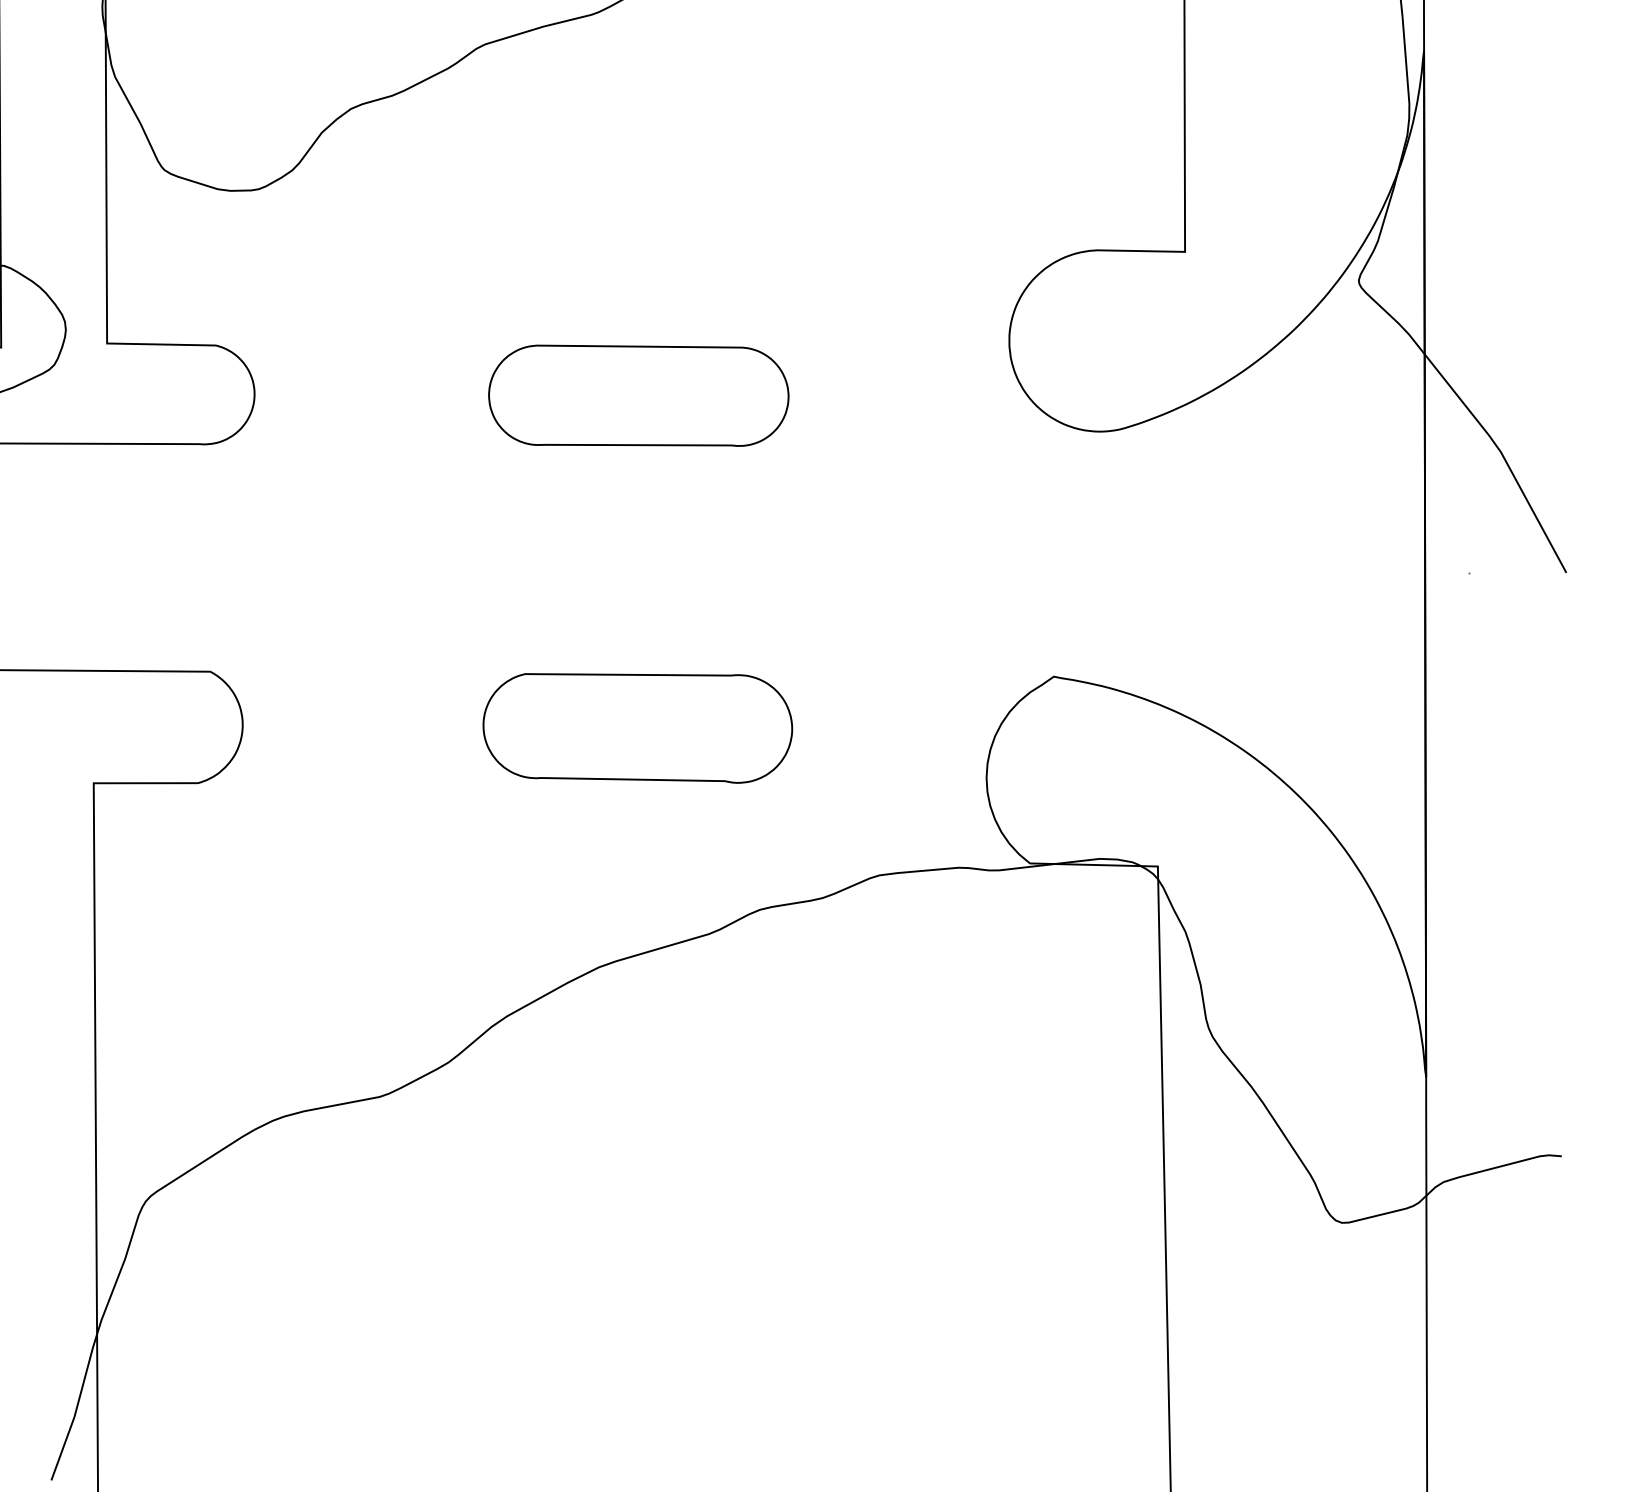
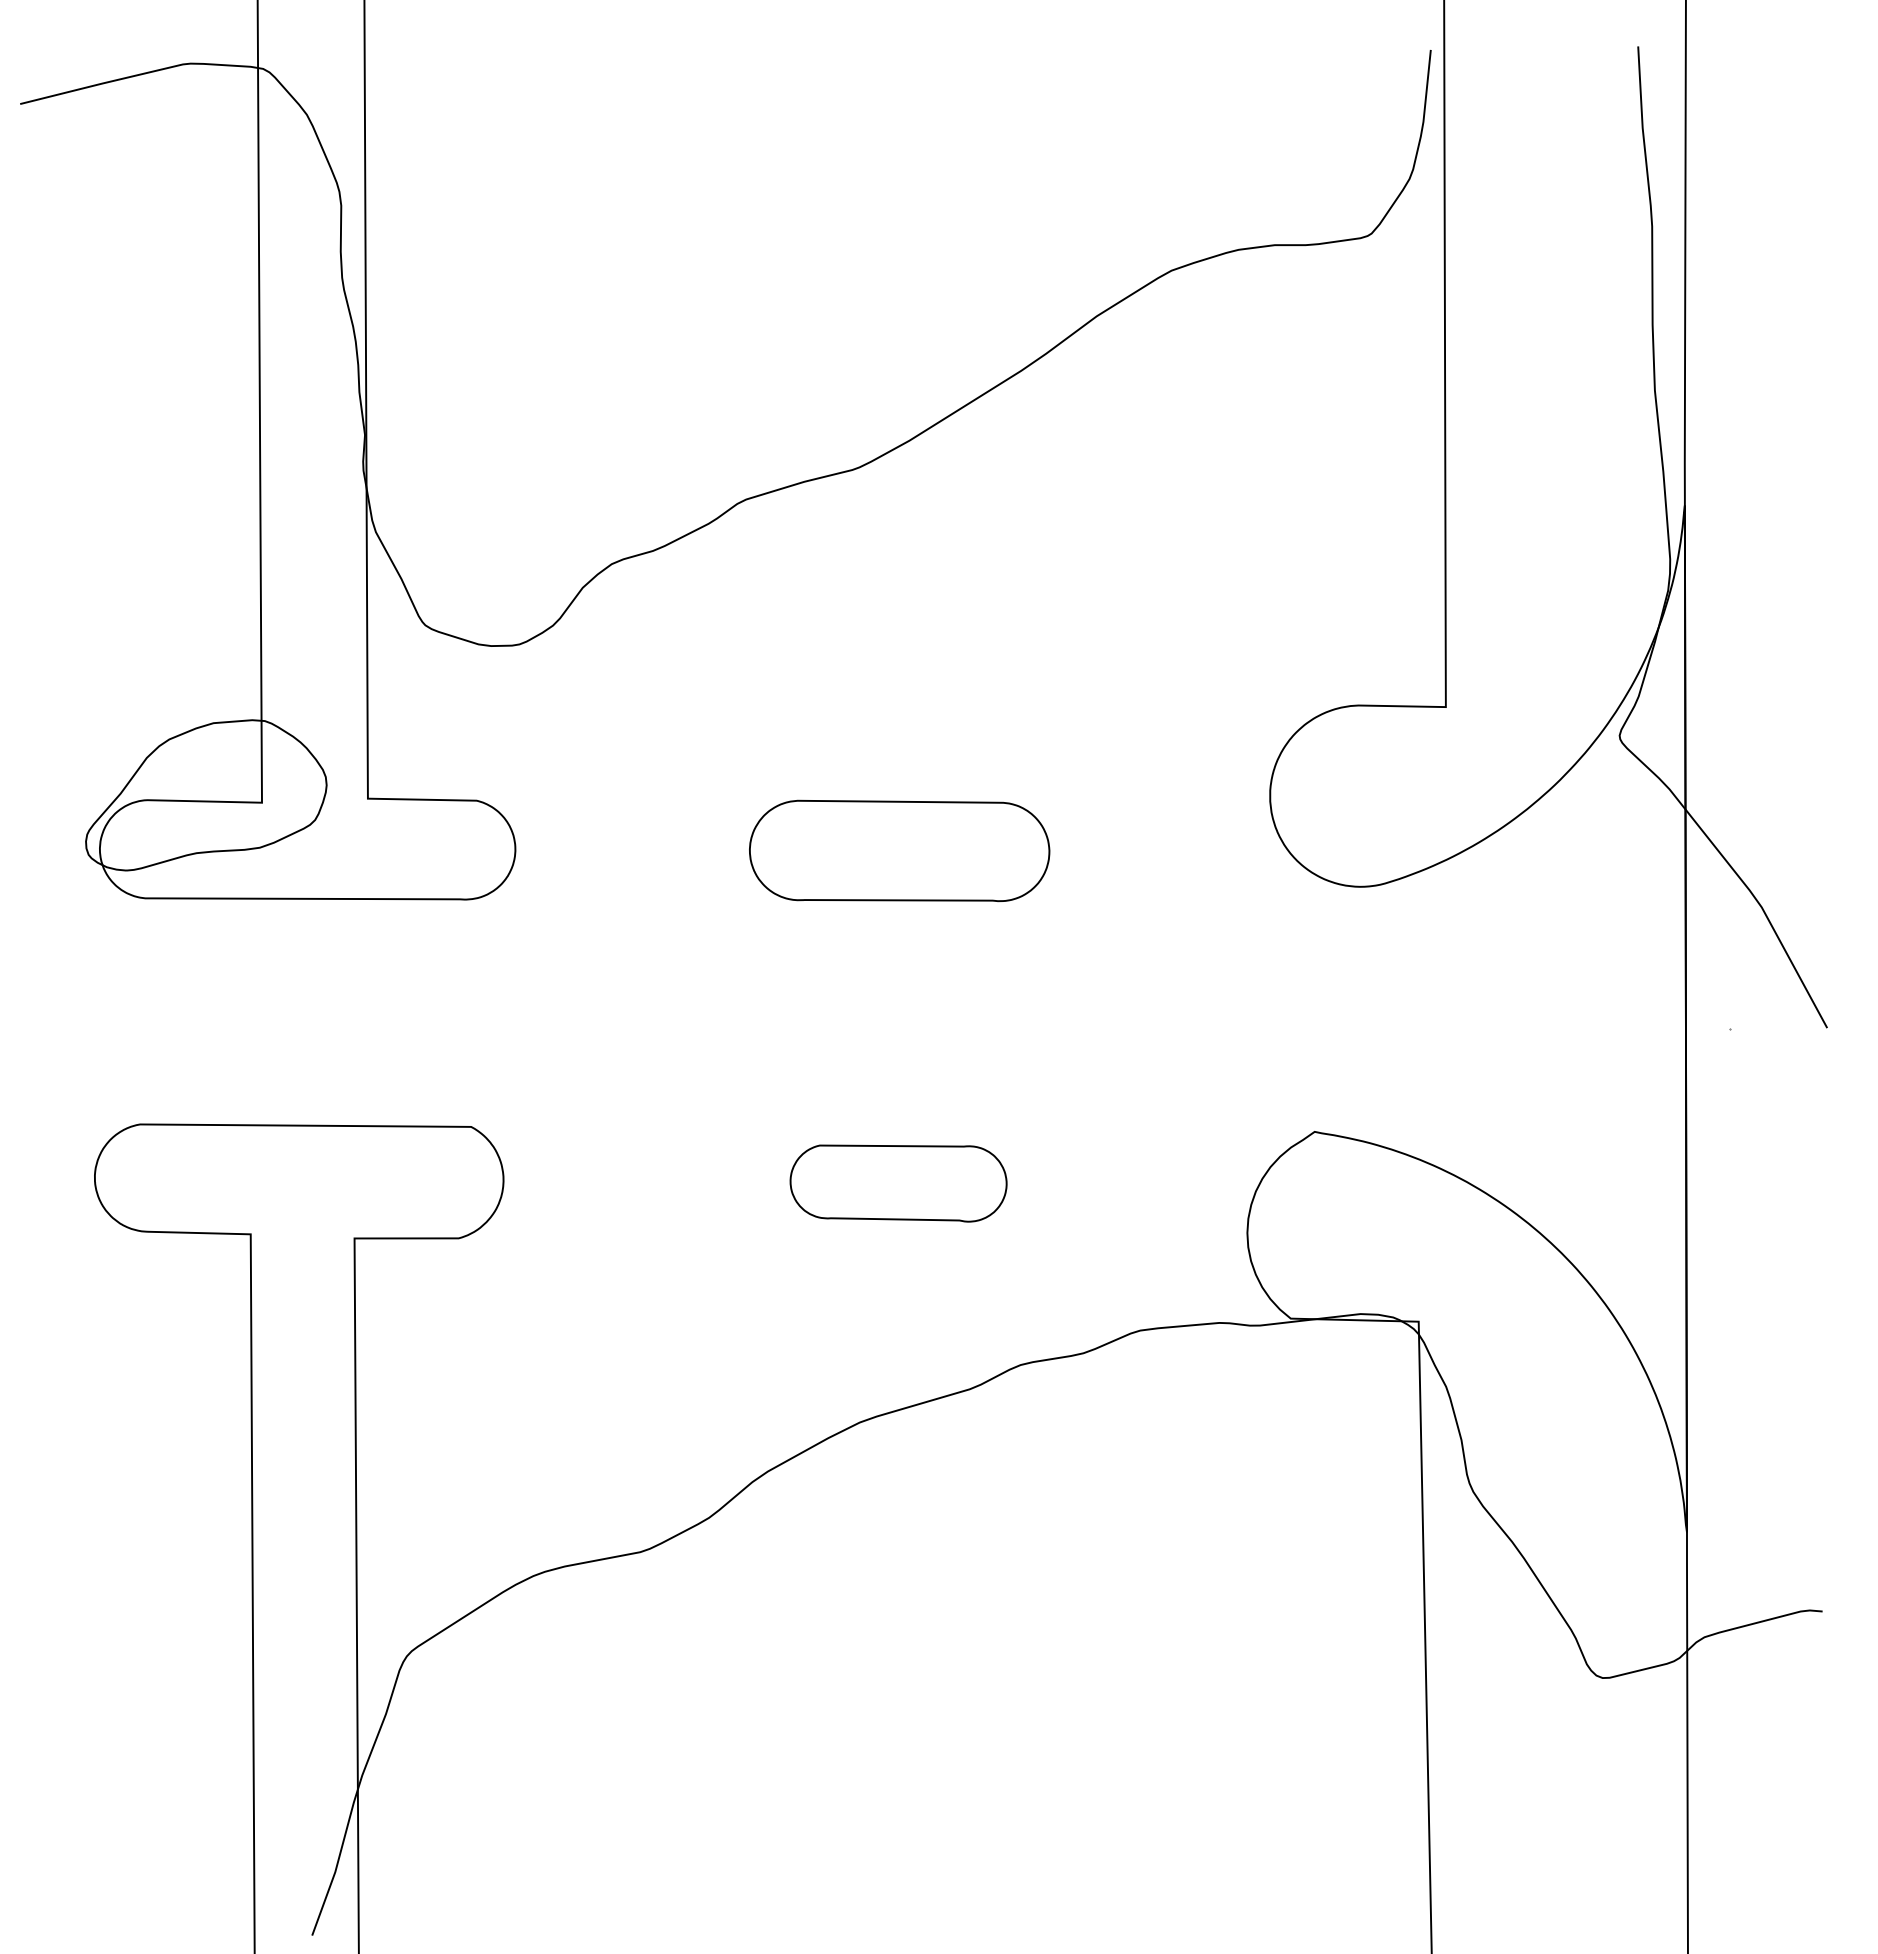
part: (637, 728) -> (898, 1183), size x0.7

